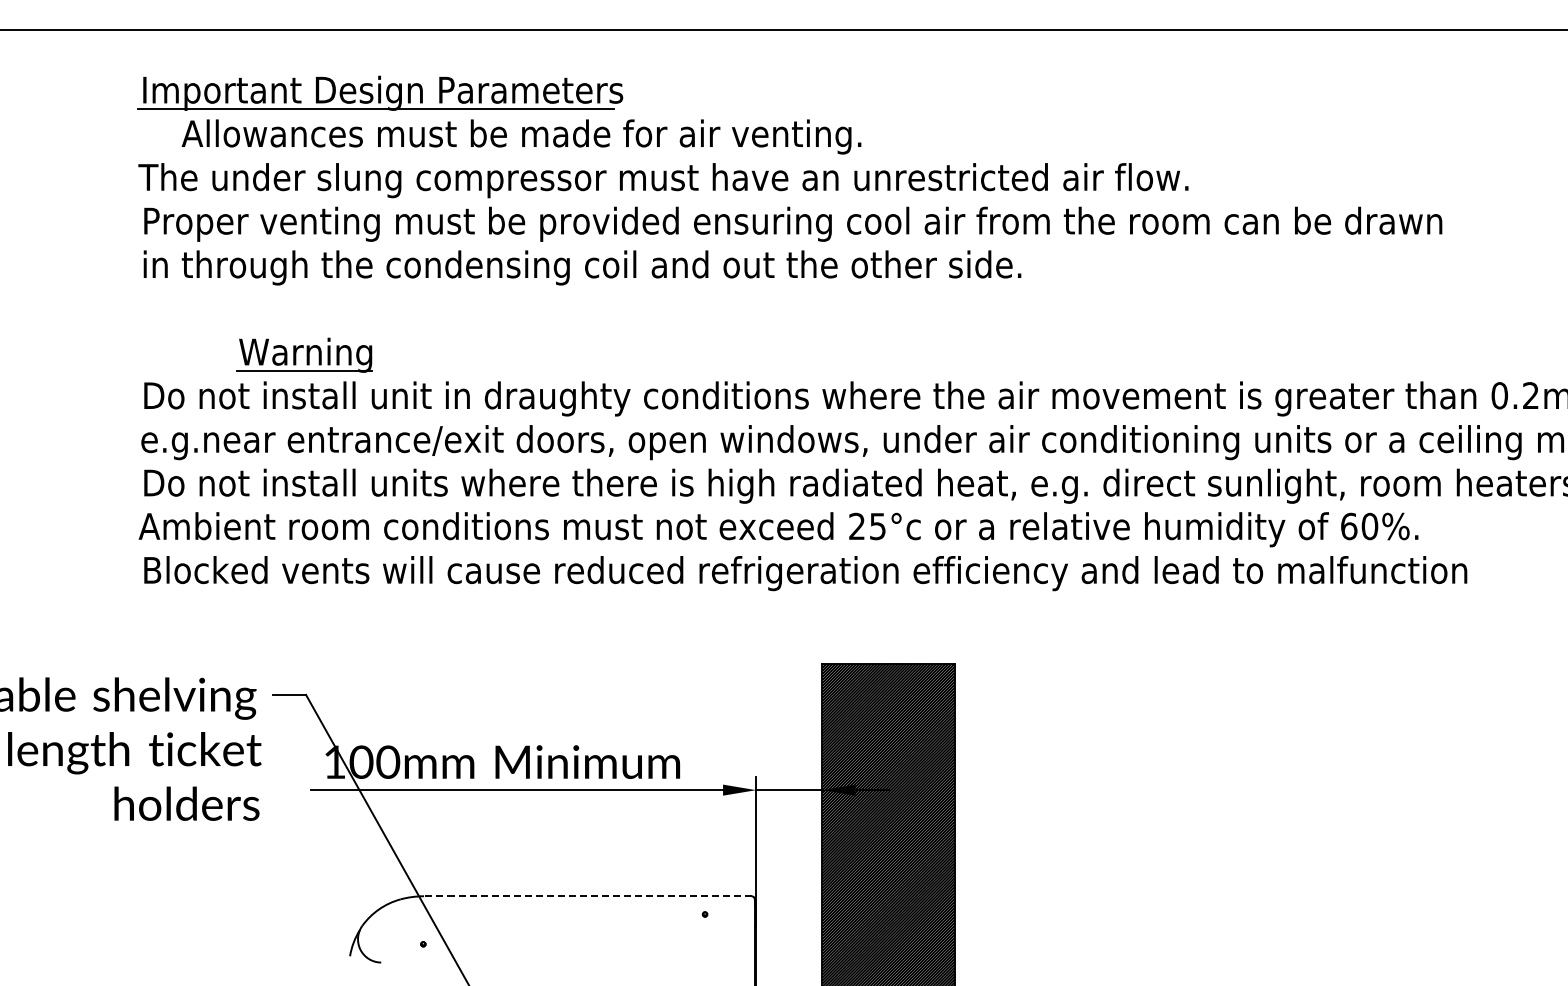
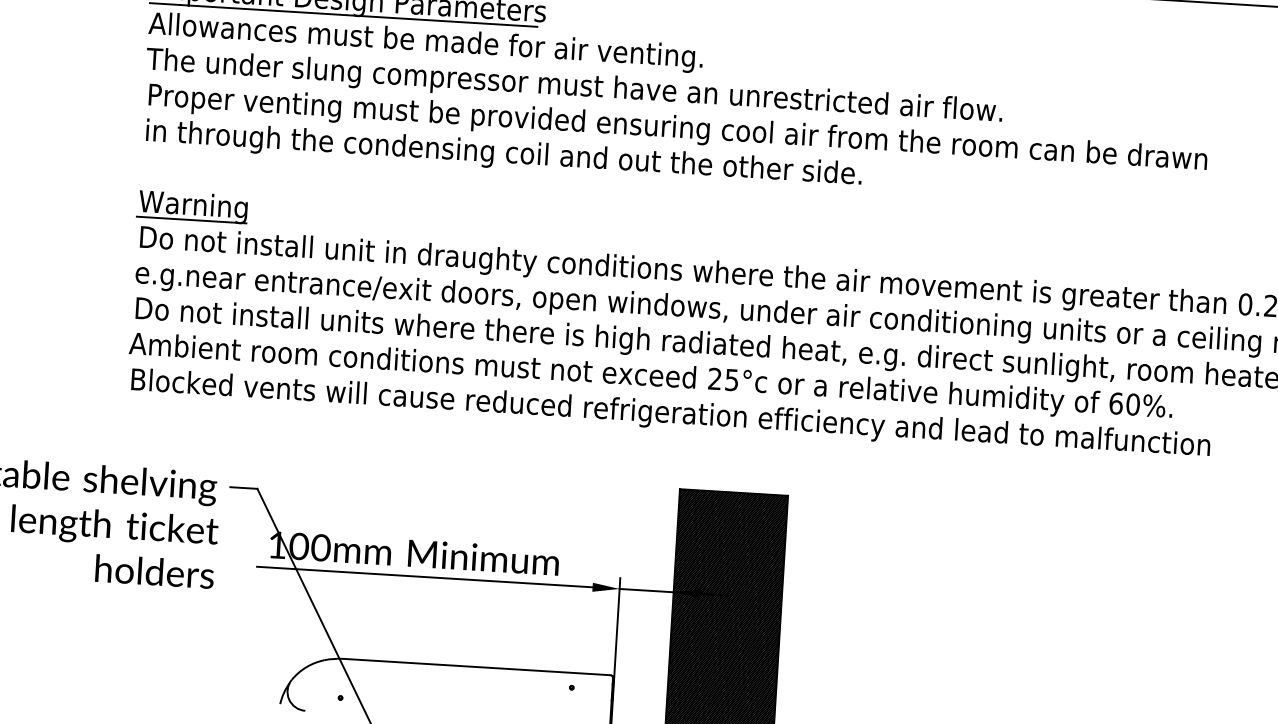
text: (521, 136) -> (425, 42), moved
part: (304, 354) -> (192, 206), moved
line: (587, 896) -> (476, 667), dashed -> solid

